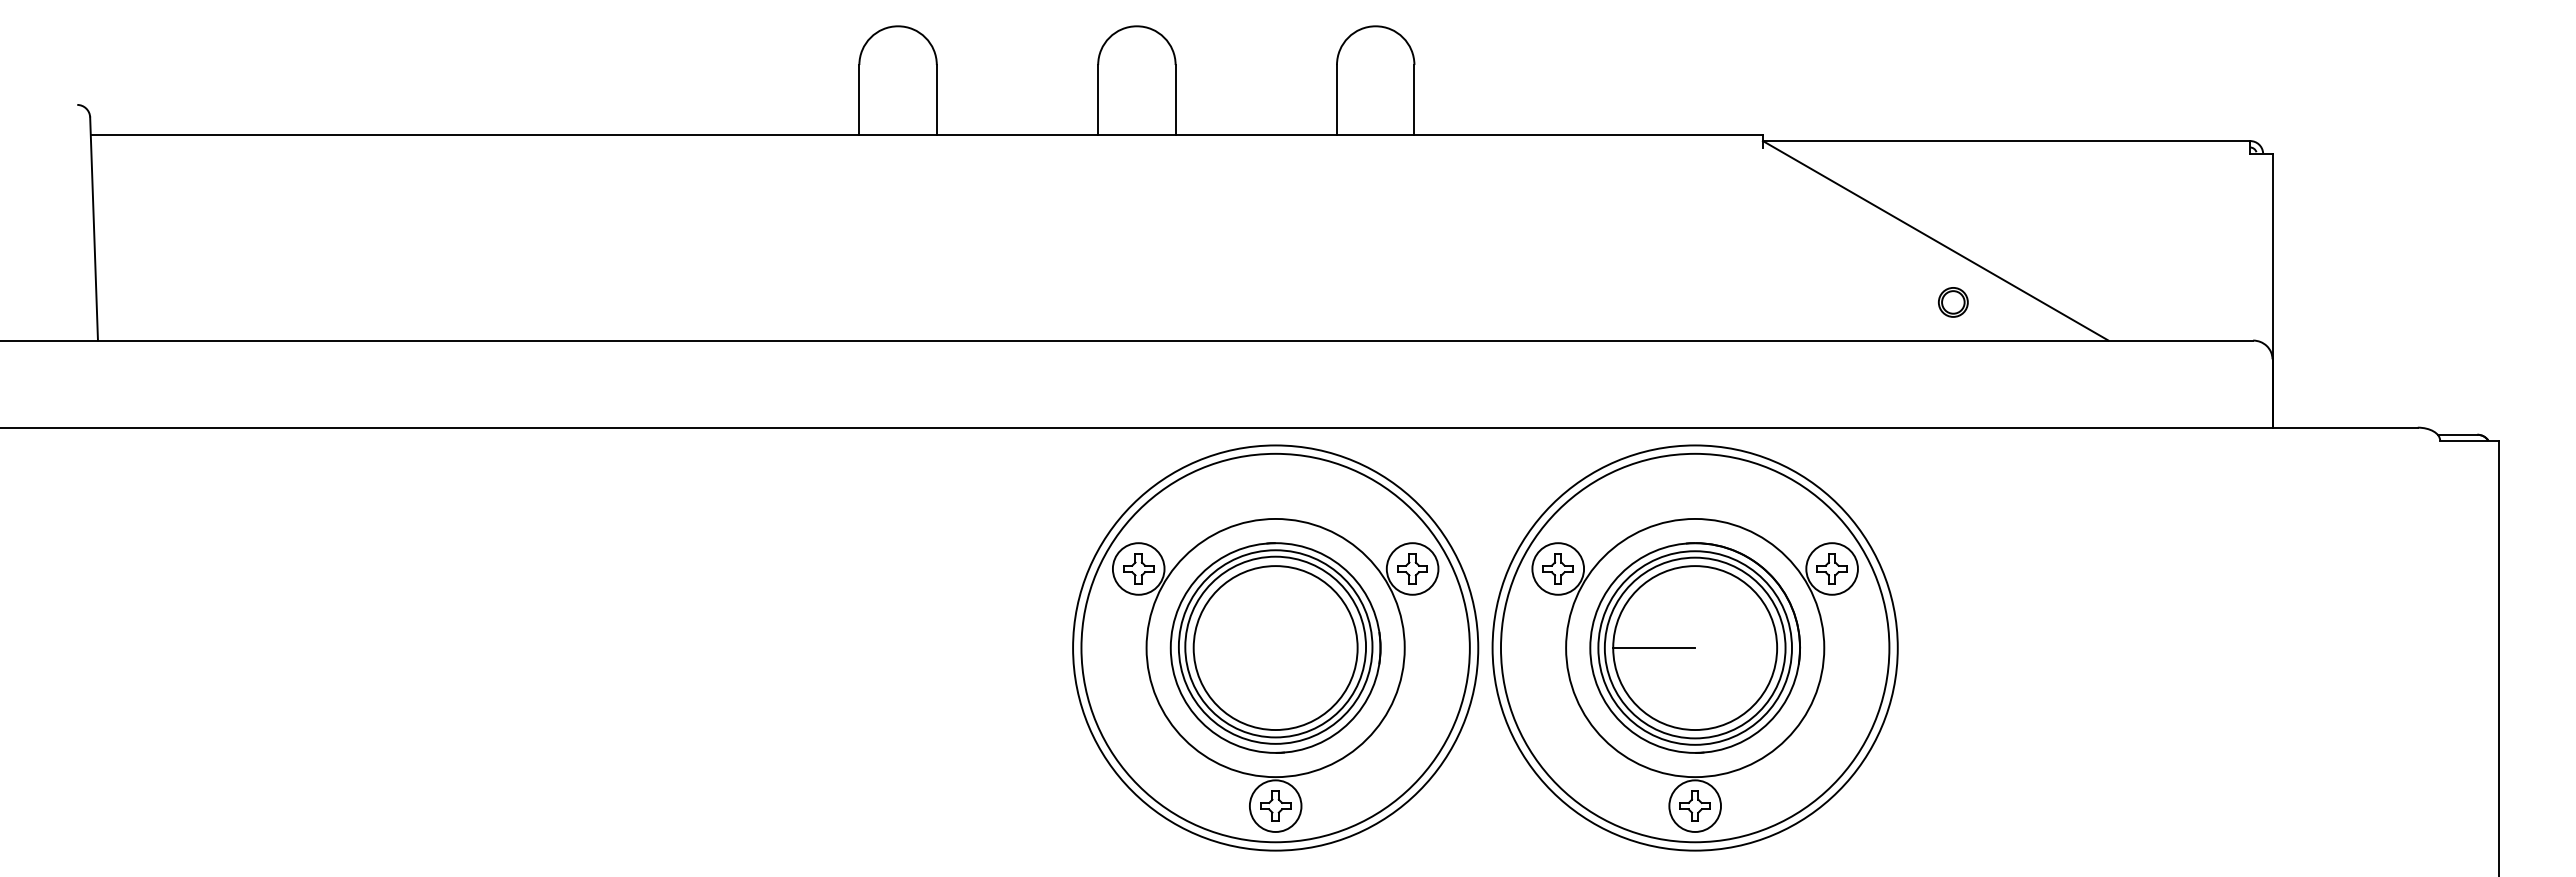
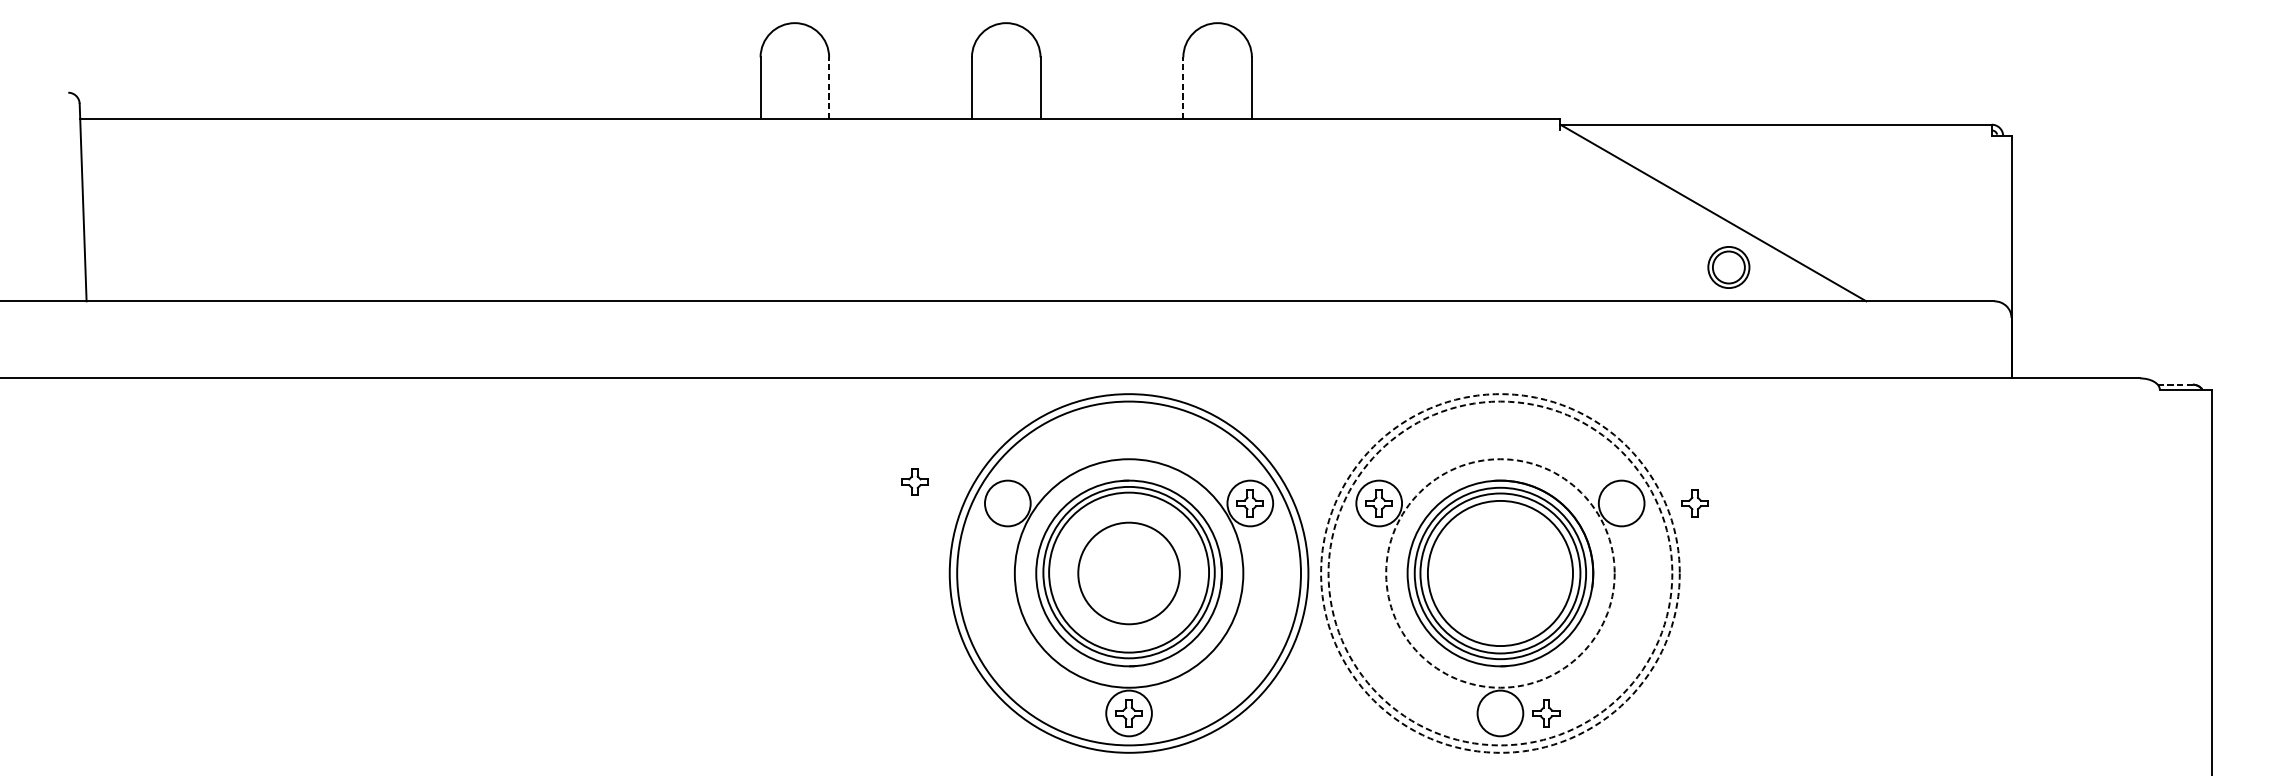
line: (936, 99) -> (828, 87), solid -> dashed
line: (1336, 99) -> (1182, 87), solid -> dashed
part: (1953, 302) -> (1729, 267), size x1.6
line: (2457, 434) -> (2175, 384), solid -> dashed
part: (1138, 568) -> (914, 481), moved
part: (1831, 568) -> (1694, 503), moved
circle: (1694, 647) -> (1499, 573), solid -> dashed
circle: (1694, 647) -> (1499, 573), solid -> dashed
circle: (1695, 647) -> (1500, 573), solid -> dashed
circle: (1275, 648) -> (1128, 573), size x0.7
line: (1654, 648) -> (1464, 573), removed
part: (1694, 805) -> (1545, 712), moved

